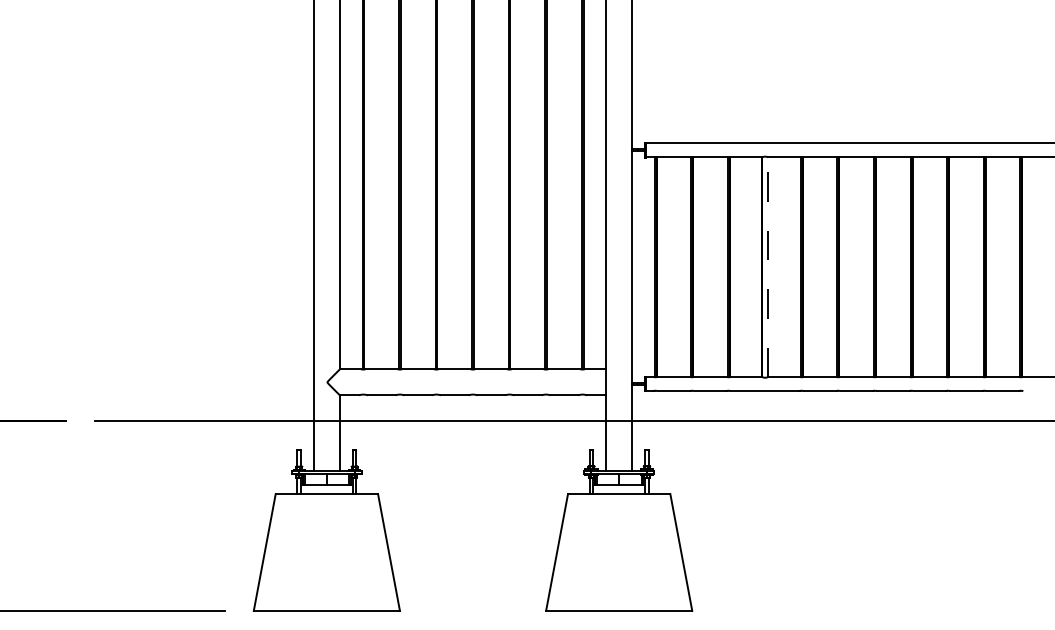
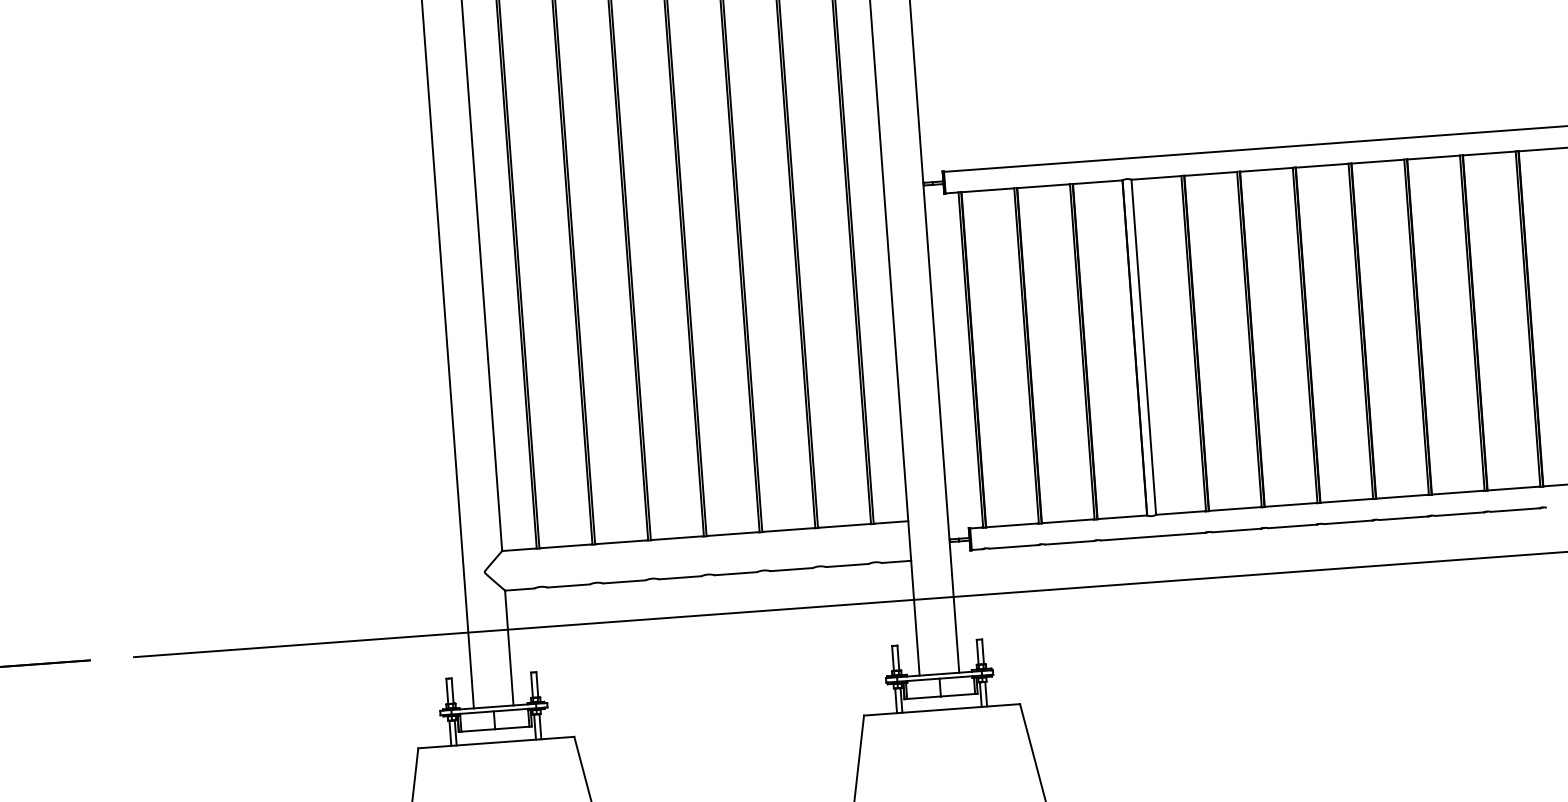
line: (768, 267) -> (1144, 347), dashed -> solid

